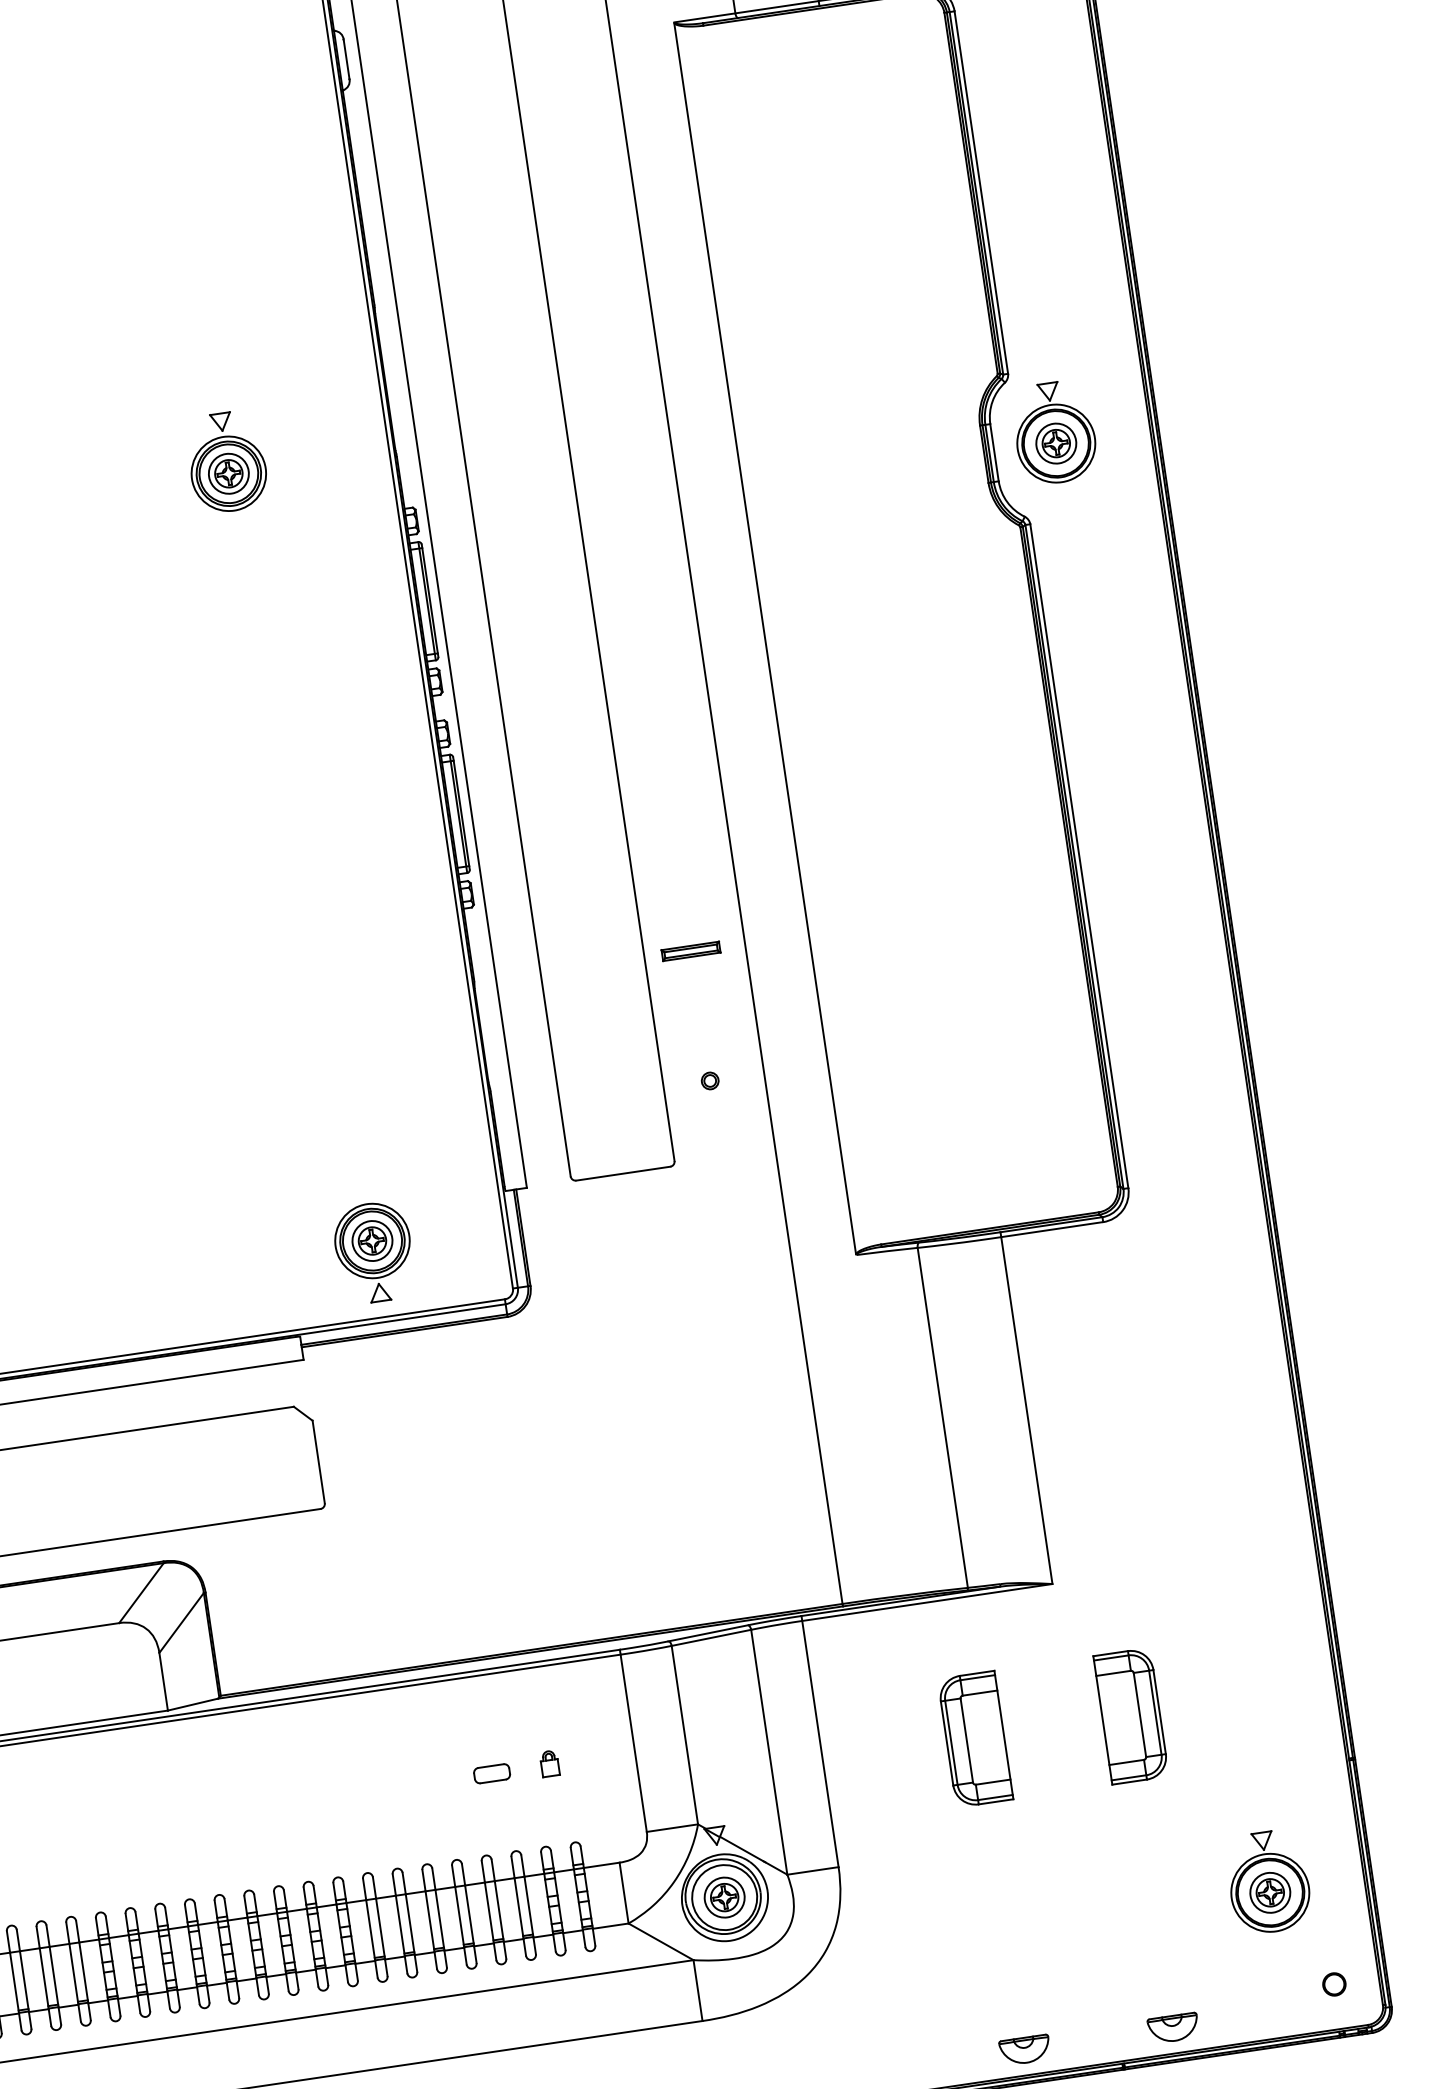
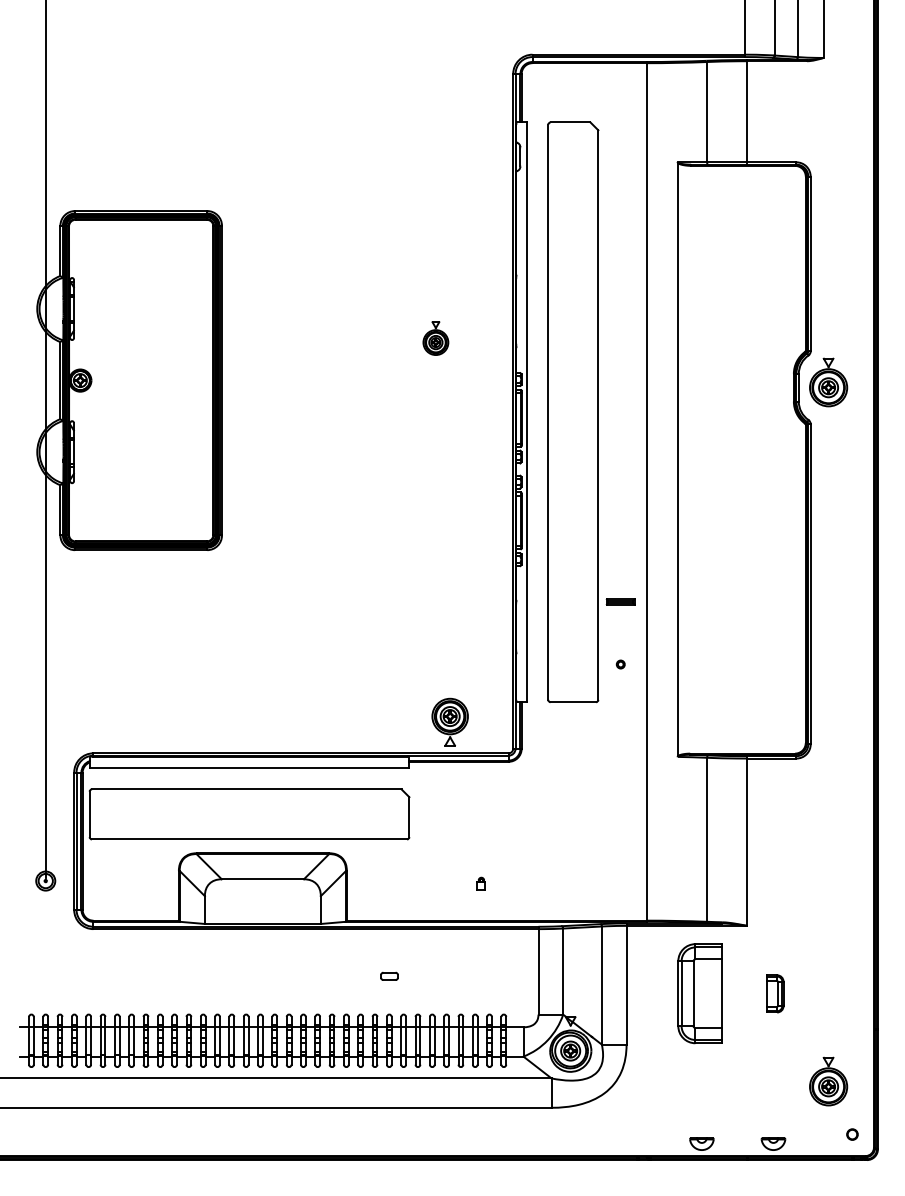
part: (226, 461) -> (435, 338), size x0.7
part: (1131, 1715) -> (775, 993), size x0.6
part: (974, 1738) -> (699, 993), size x1.6
part: (547, 1763) -> (480, 883), moved
part: (491, 1771) -> (389, 975), moved

